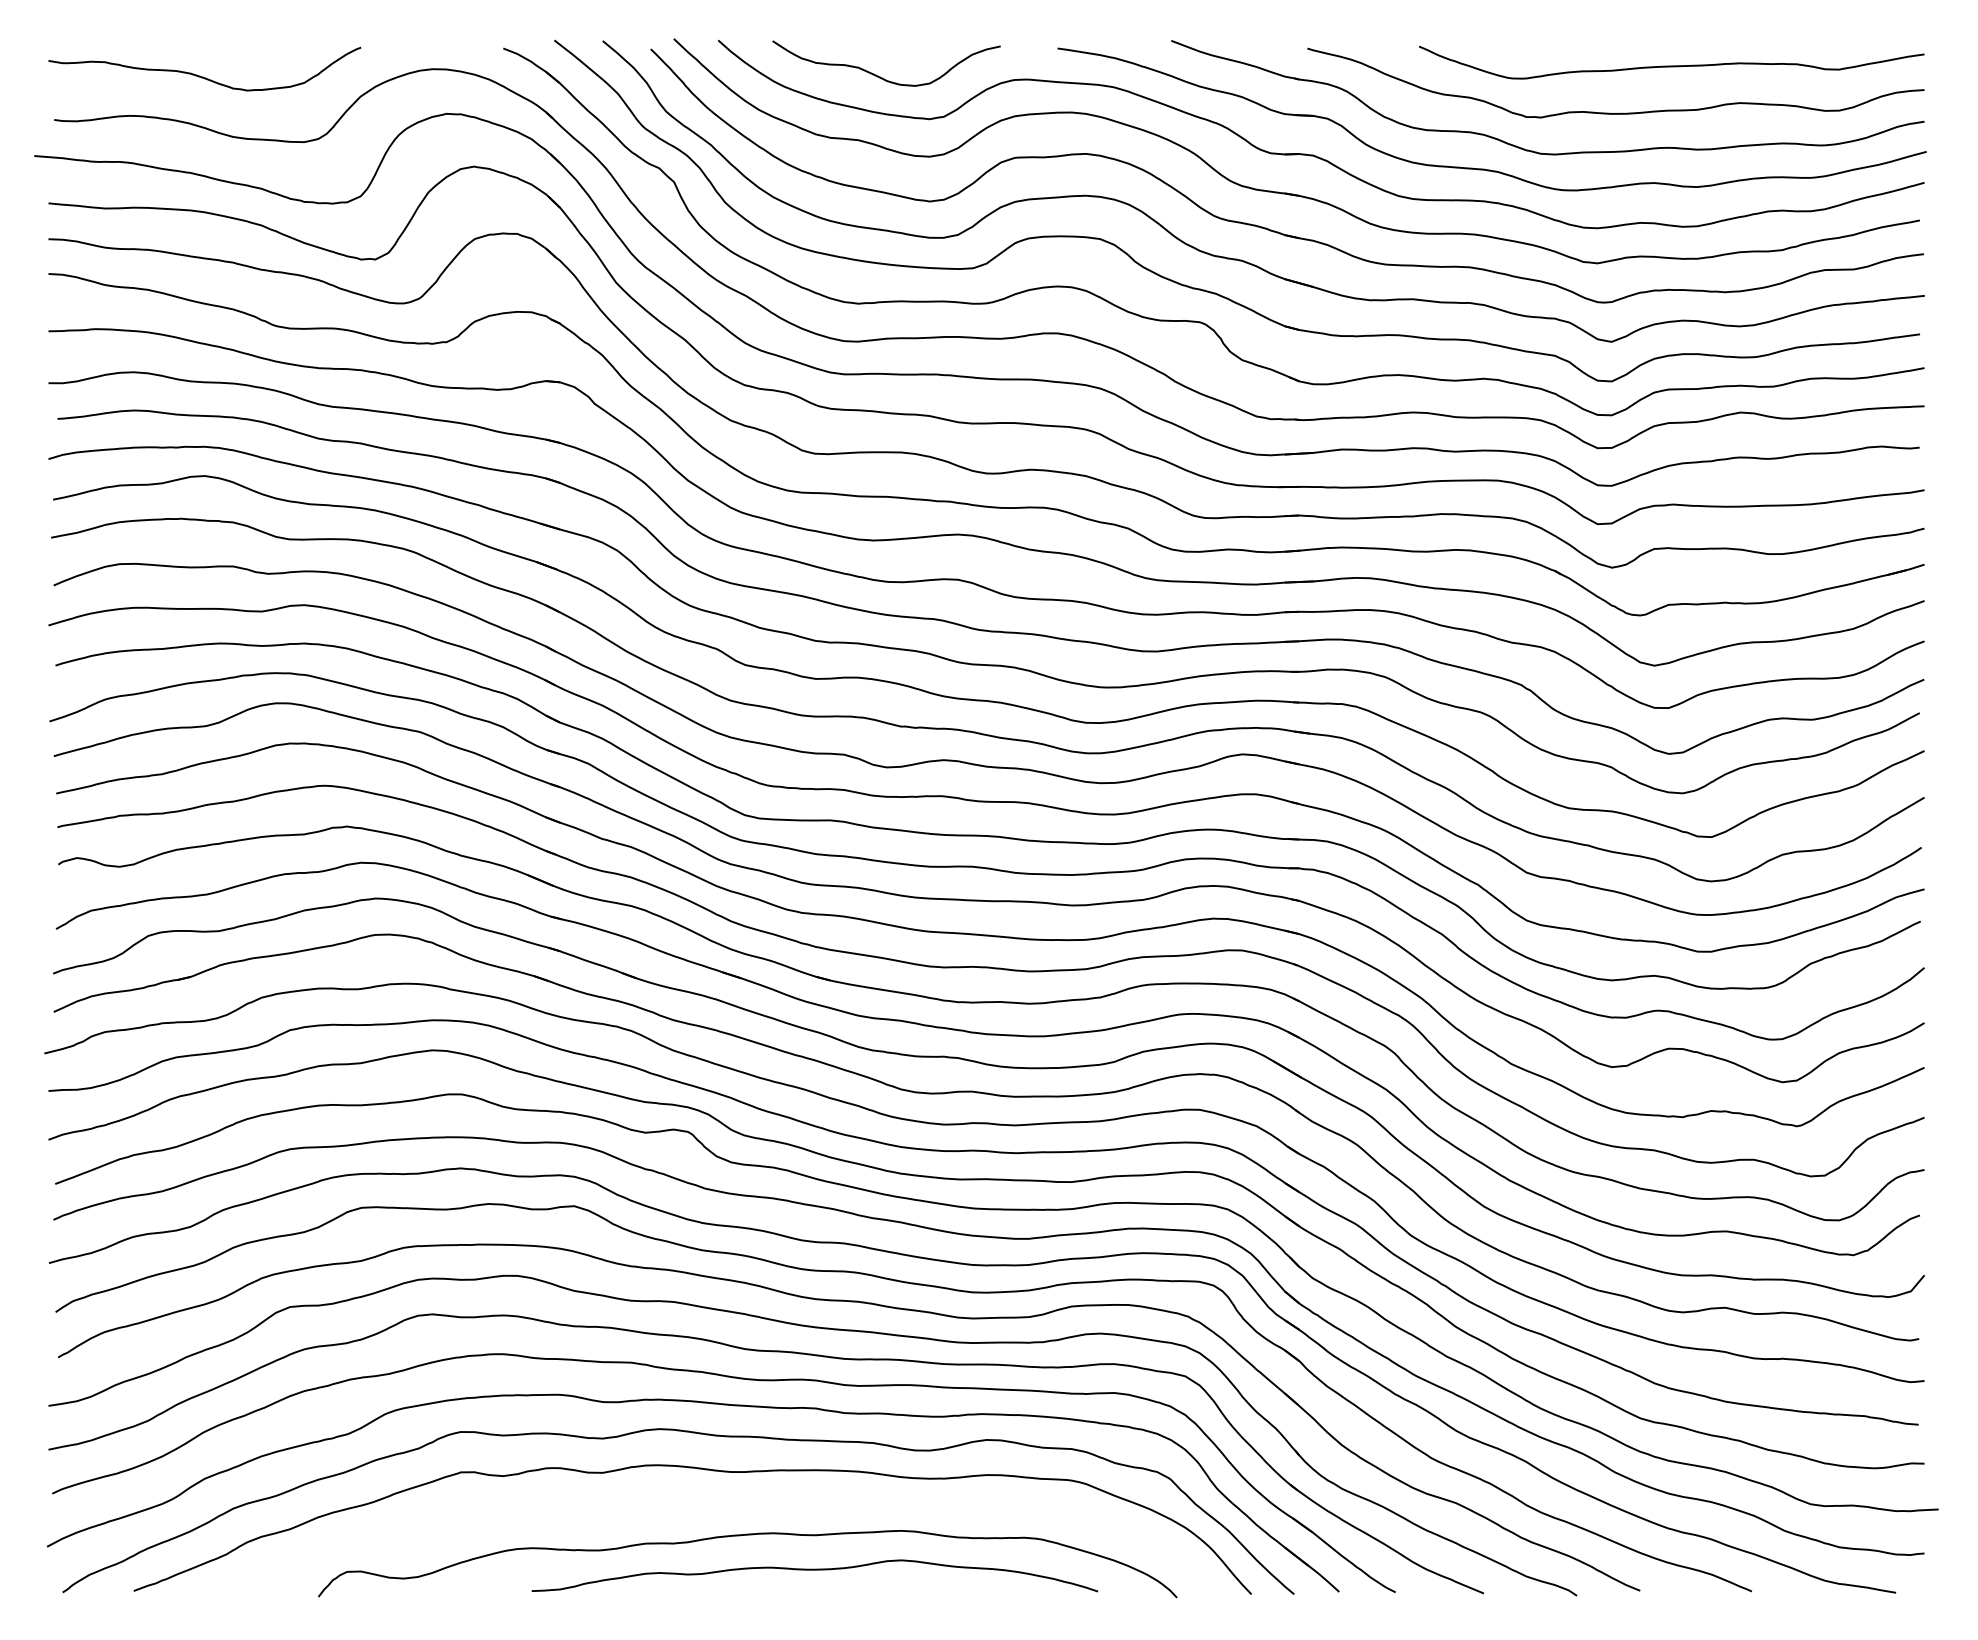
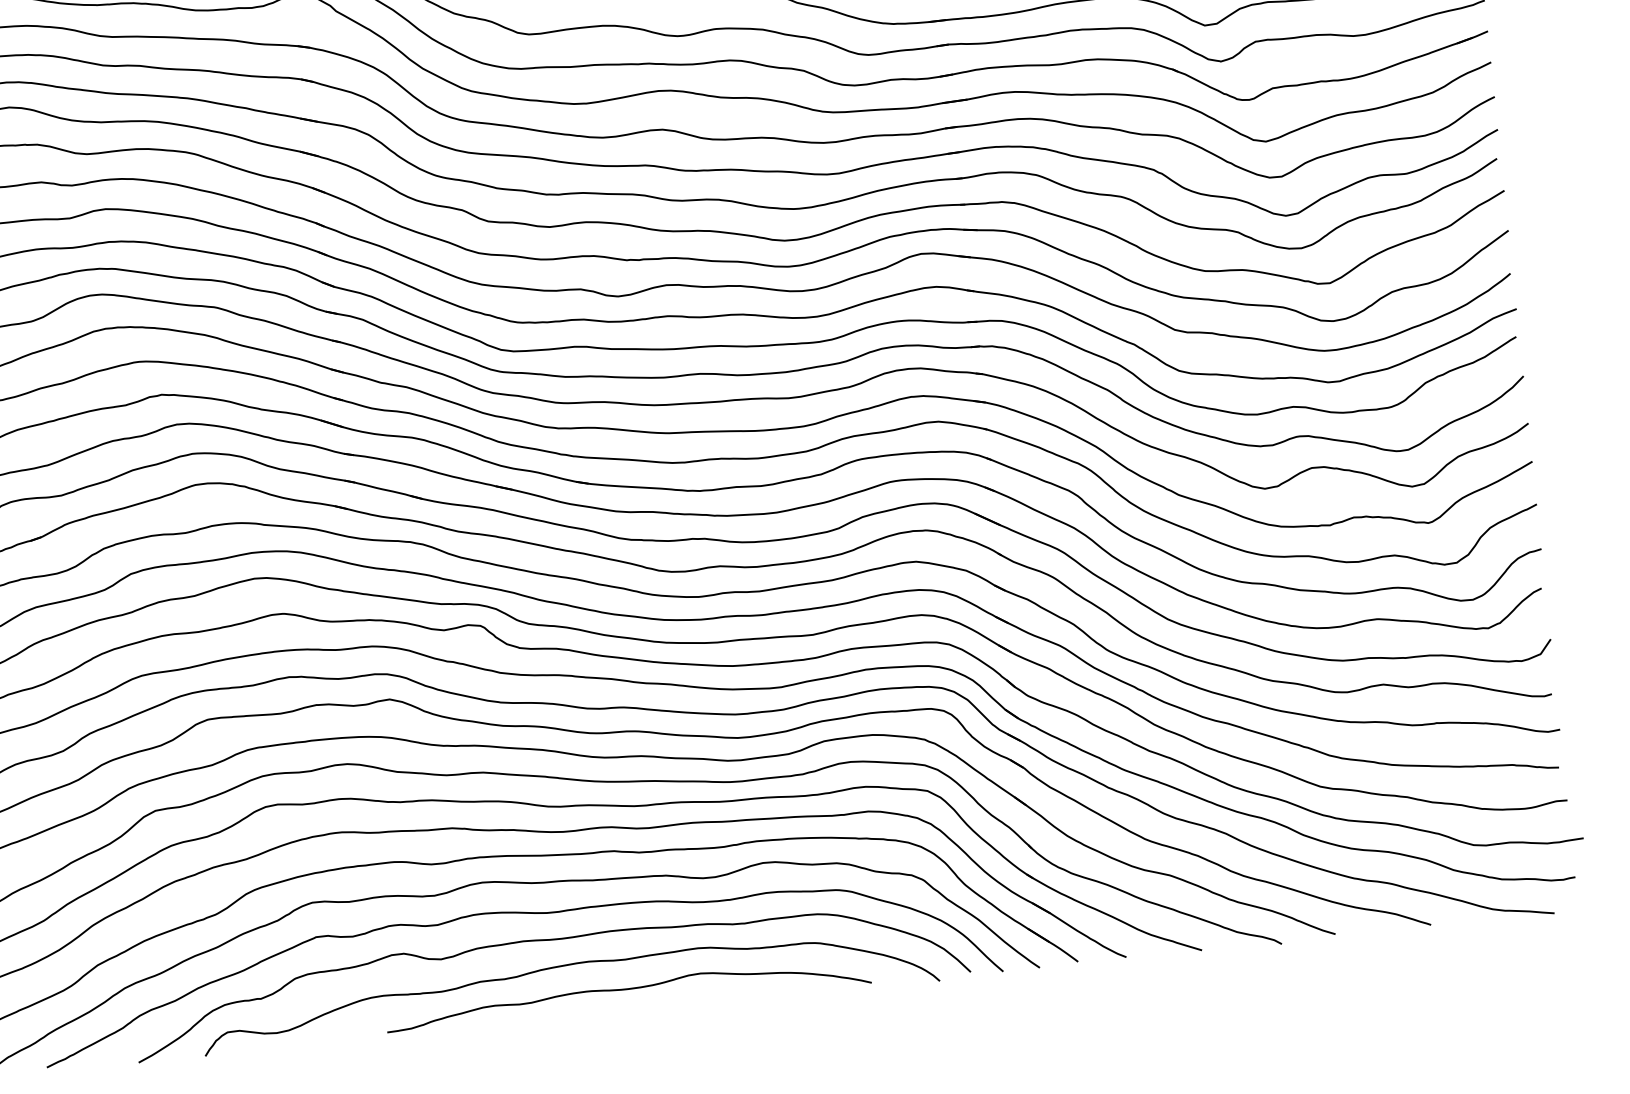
curve: (727, 1504) -> (547, 941), added

